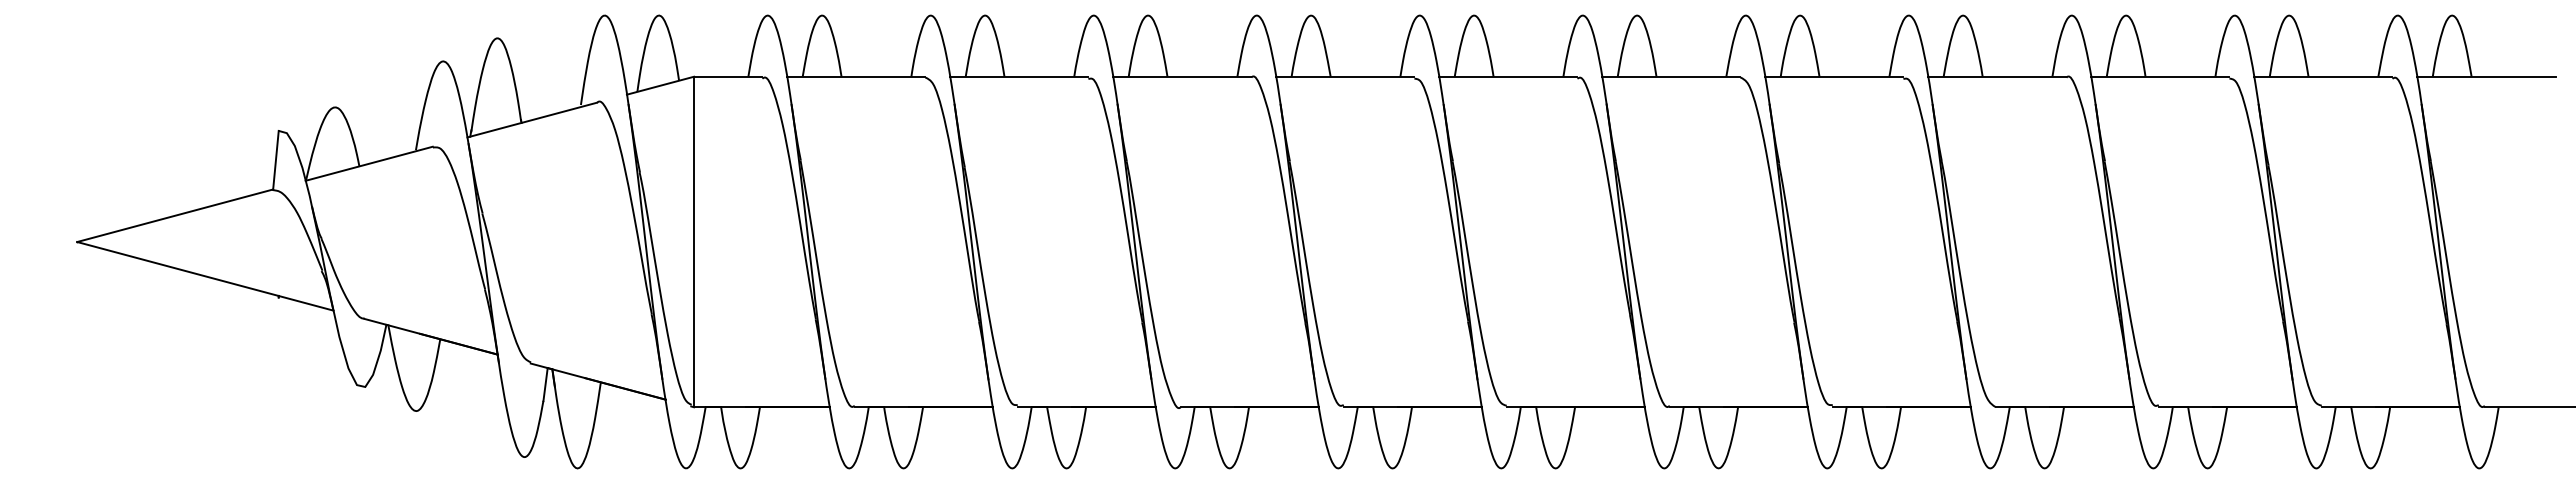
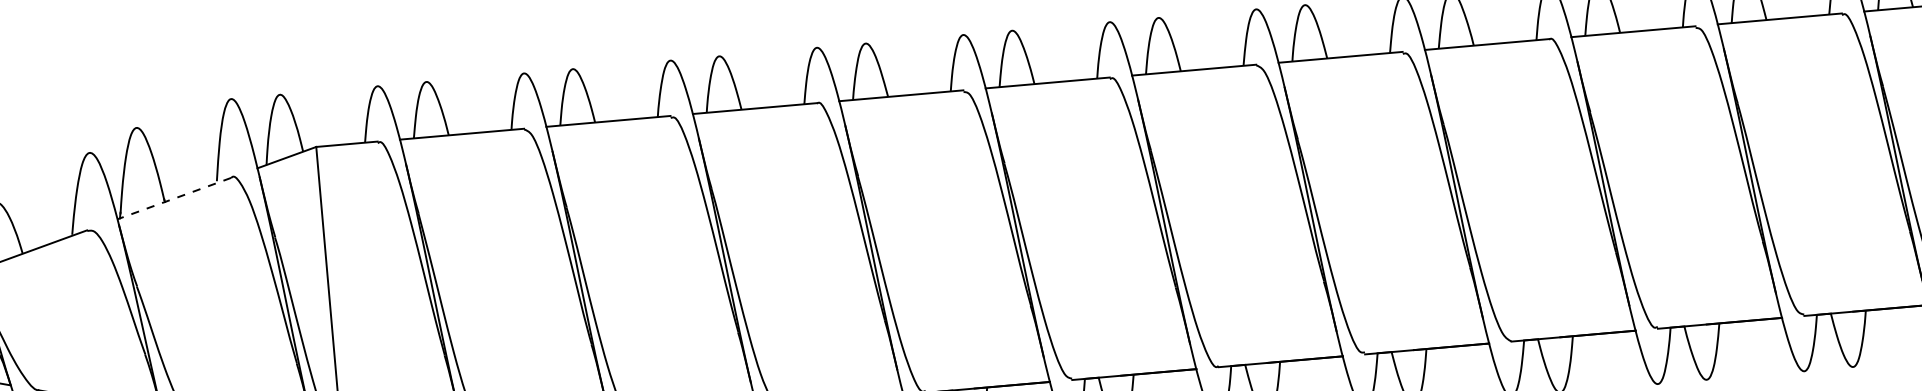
line: (531, 120) -> (173, 199), solid -> dashed

